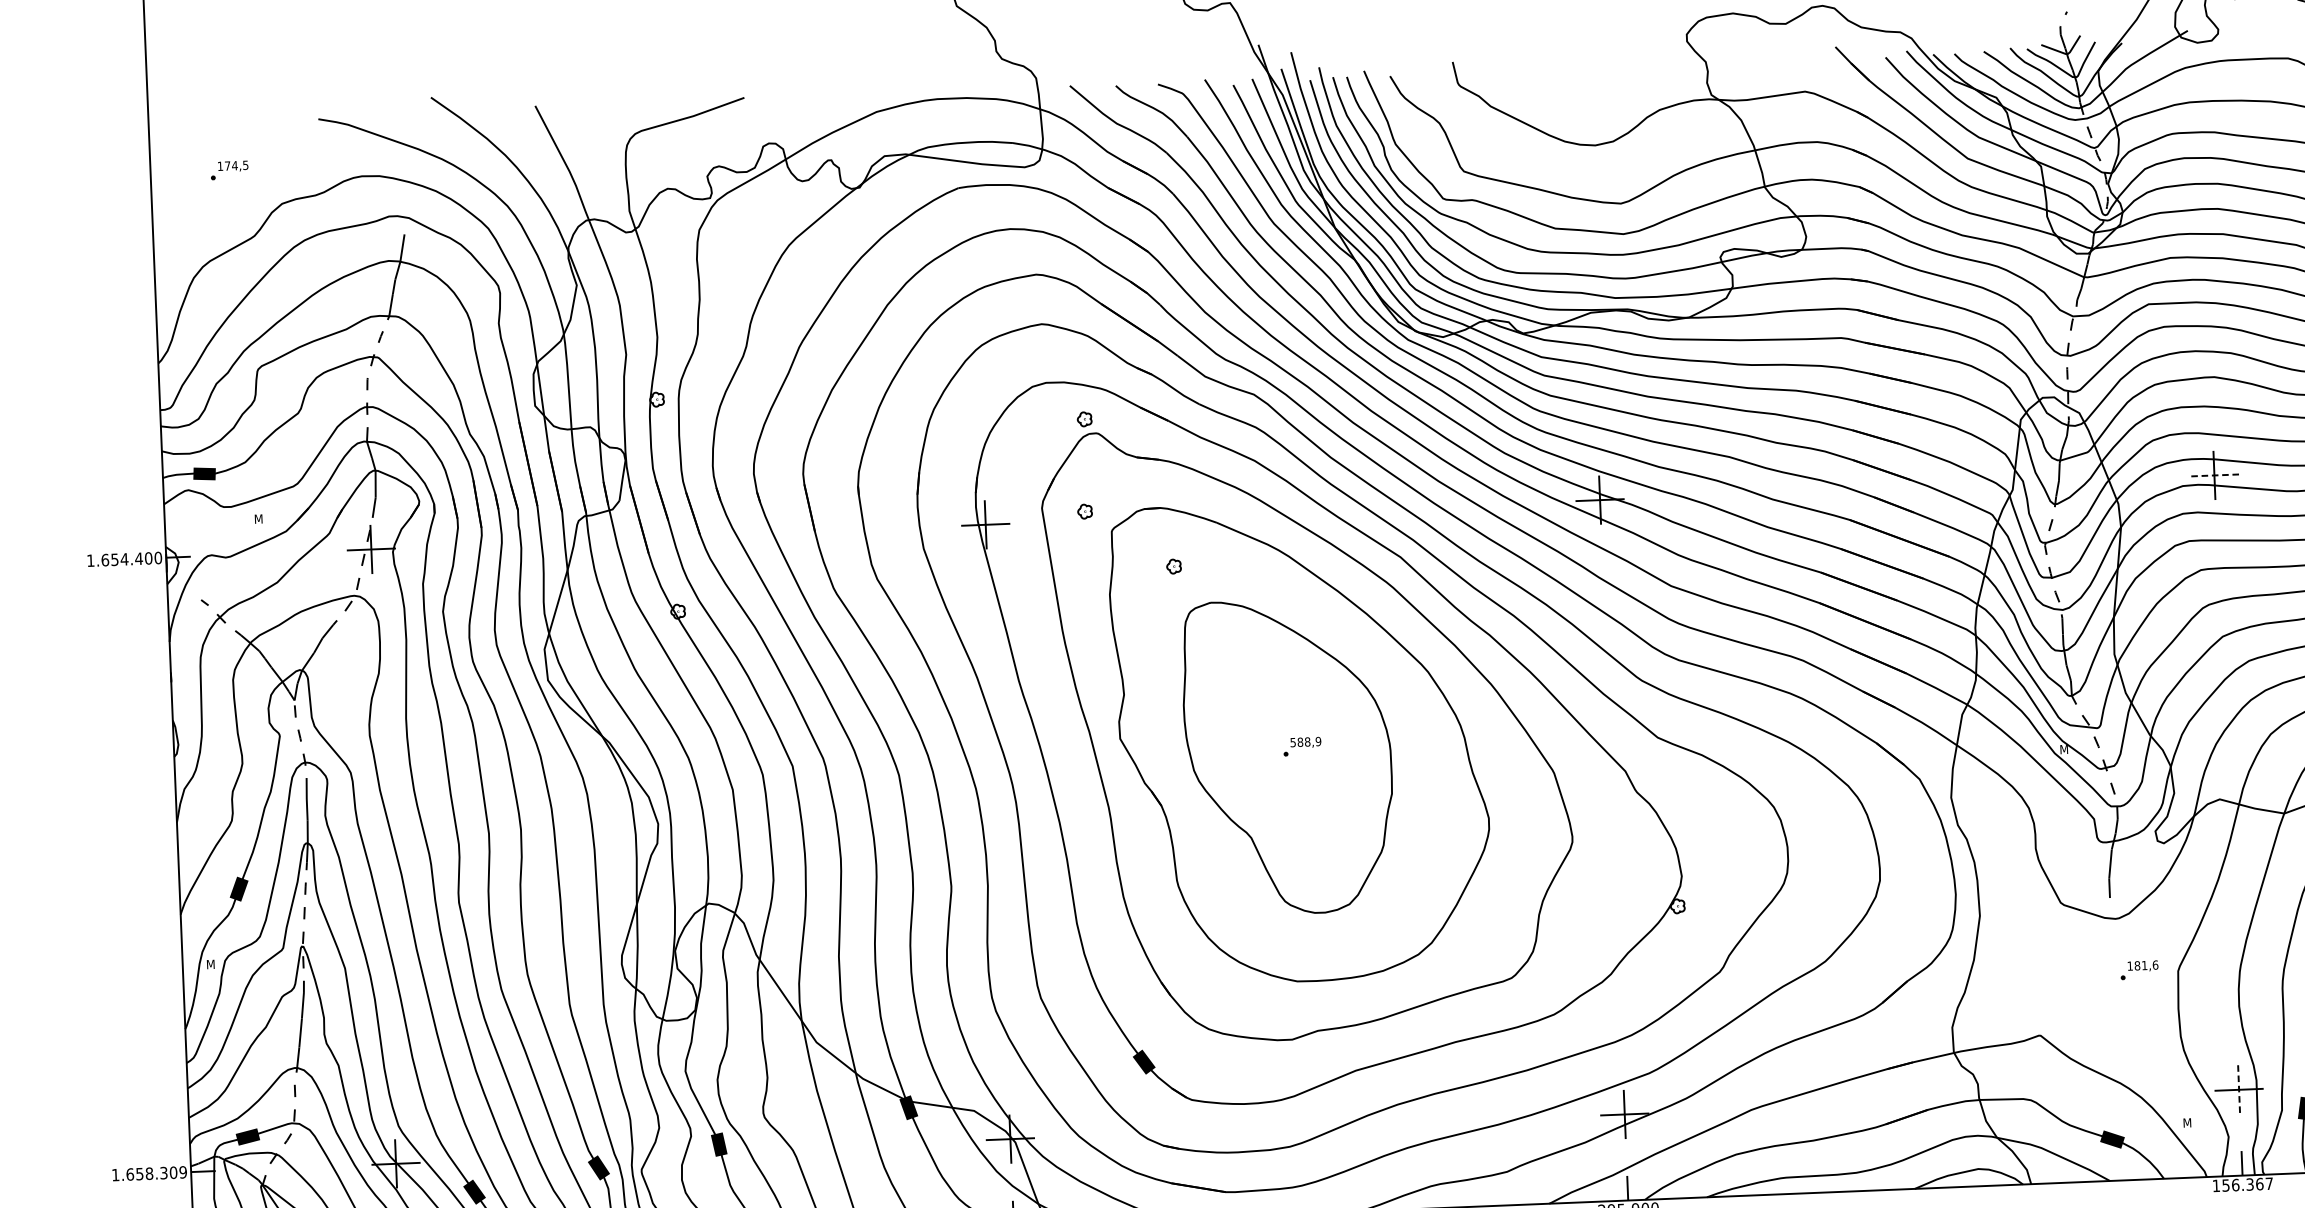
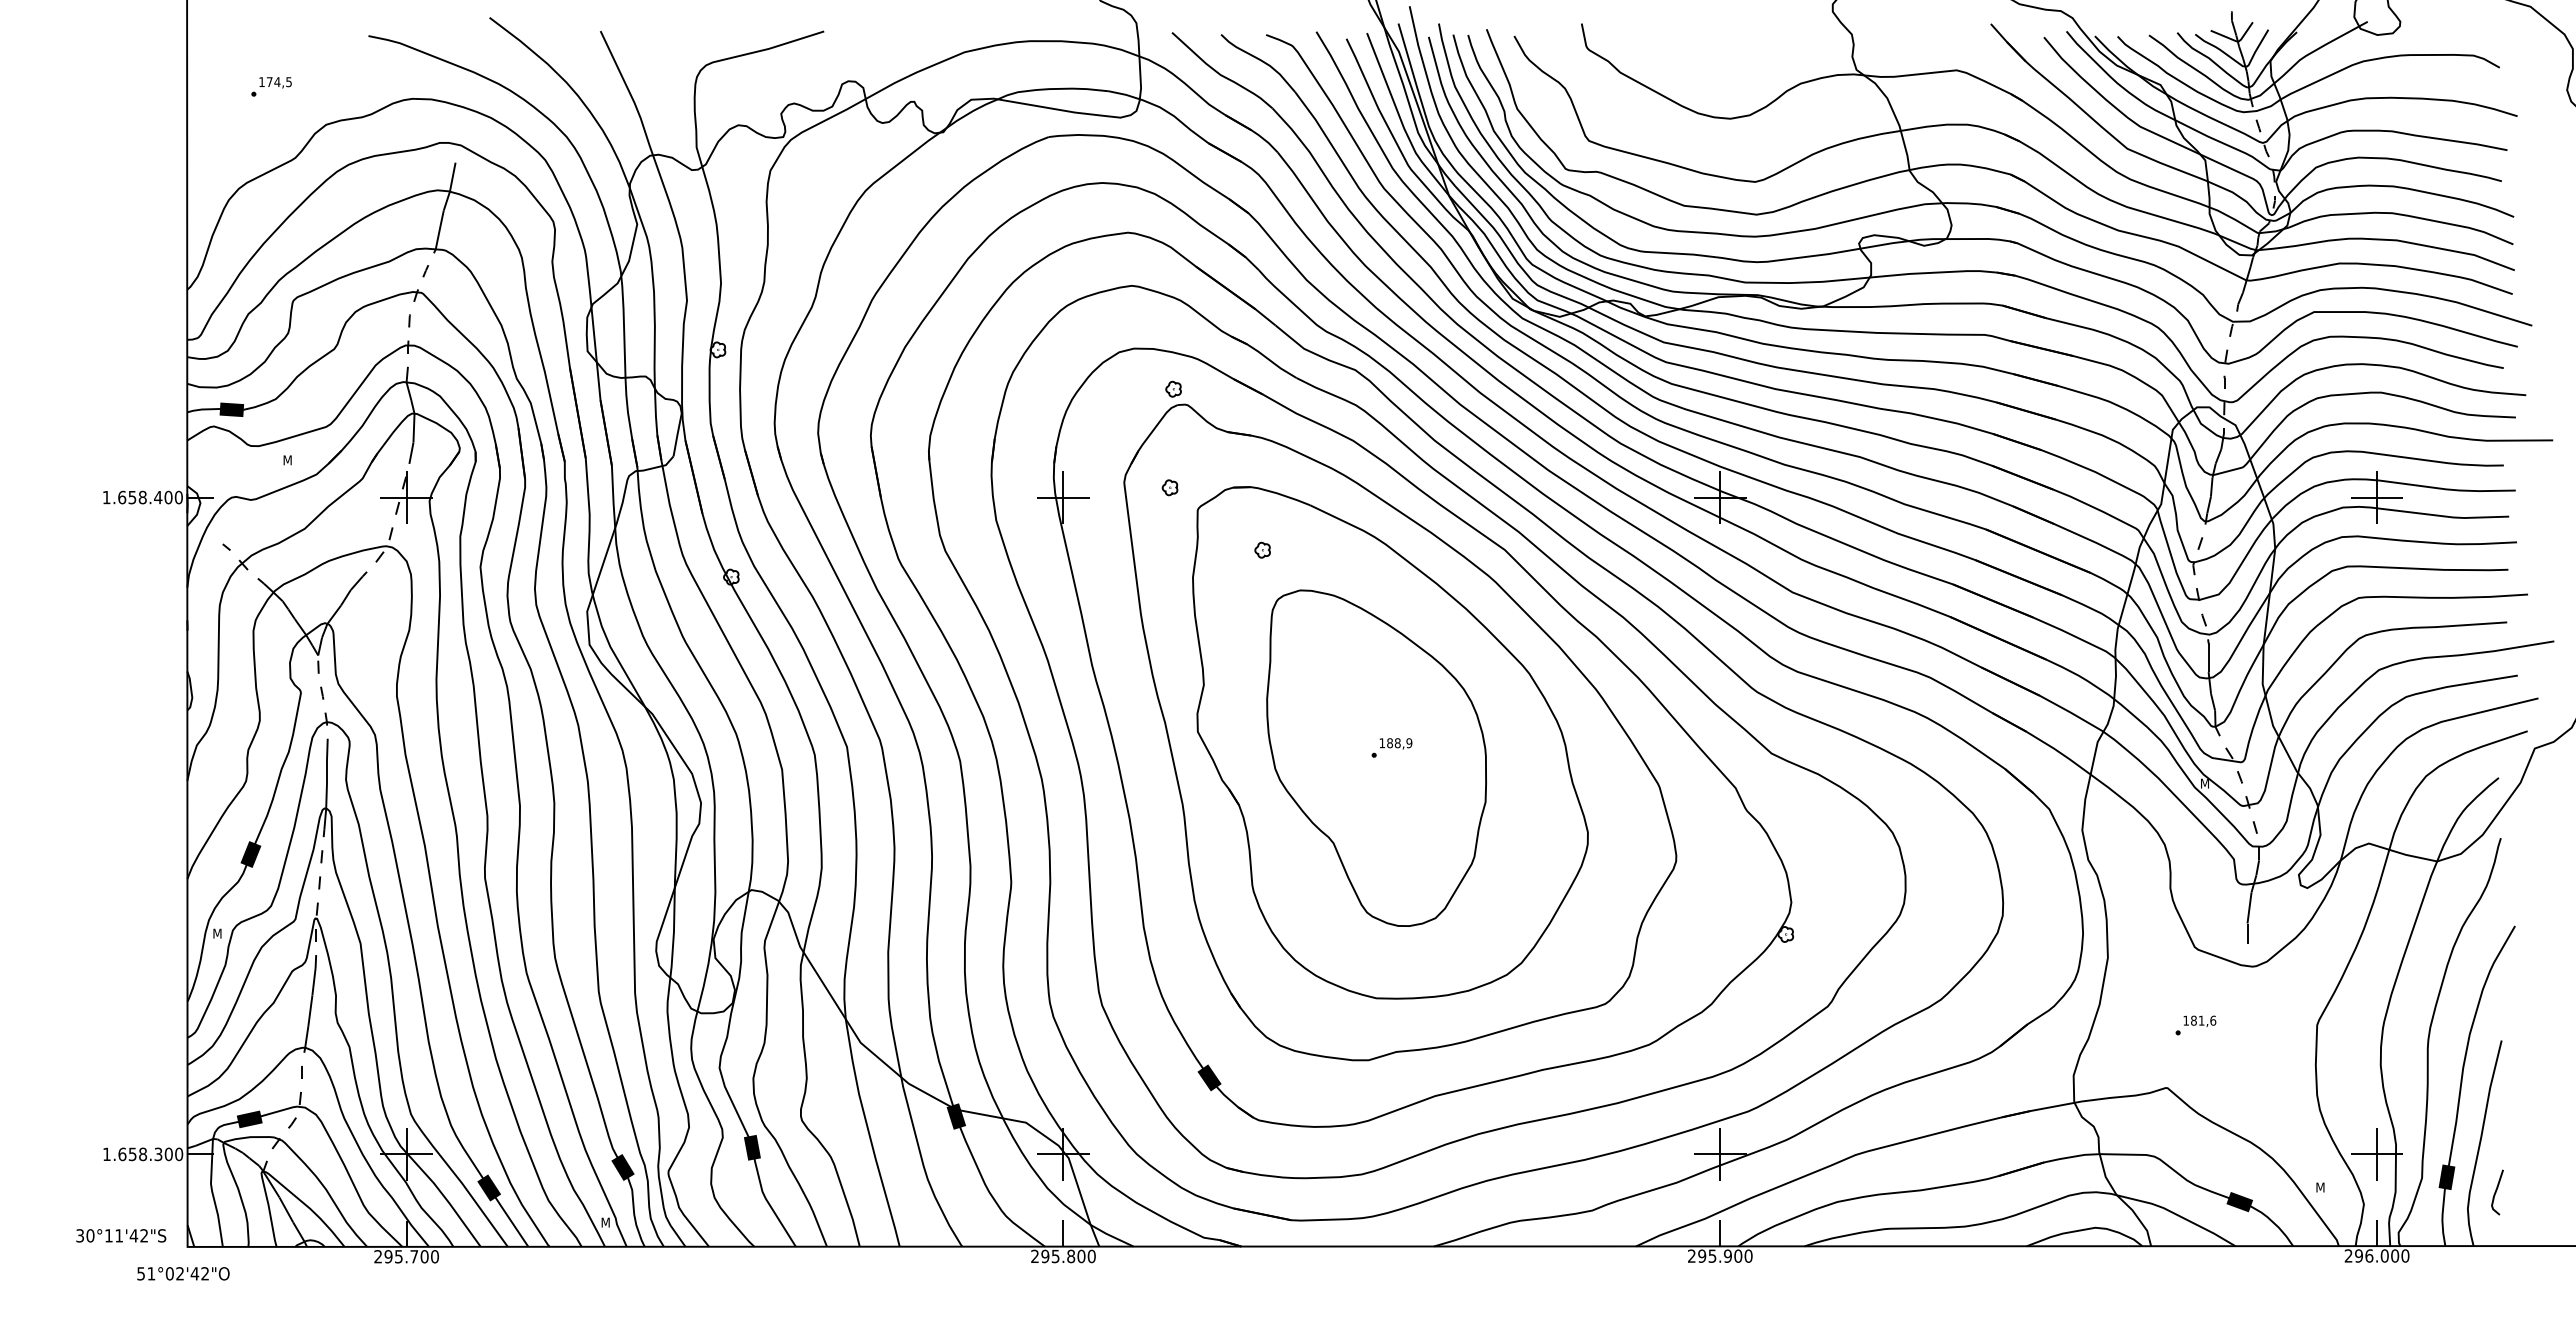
line: (2213, 475) -> (2376, 497), dashed -> solid
text: (124, 559) -> (142, 497), 1.654.400 -> 1.658.400
text: (1293, 742) -> (1382, 743), 588,9 -> 188,9
part: (2139, 970) -> (2195, 1025), moved
line: (2239, 1089) -> (2377, 1154), dashed -> solid
text: (182, 1172) -> (178, 1154), 1.658.309 -> 1.658.300
text: (2242, 1184) -> (2376, 1255), 156.367 -> 296.000

